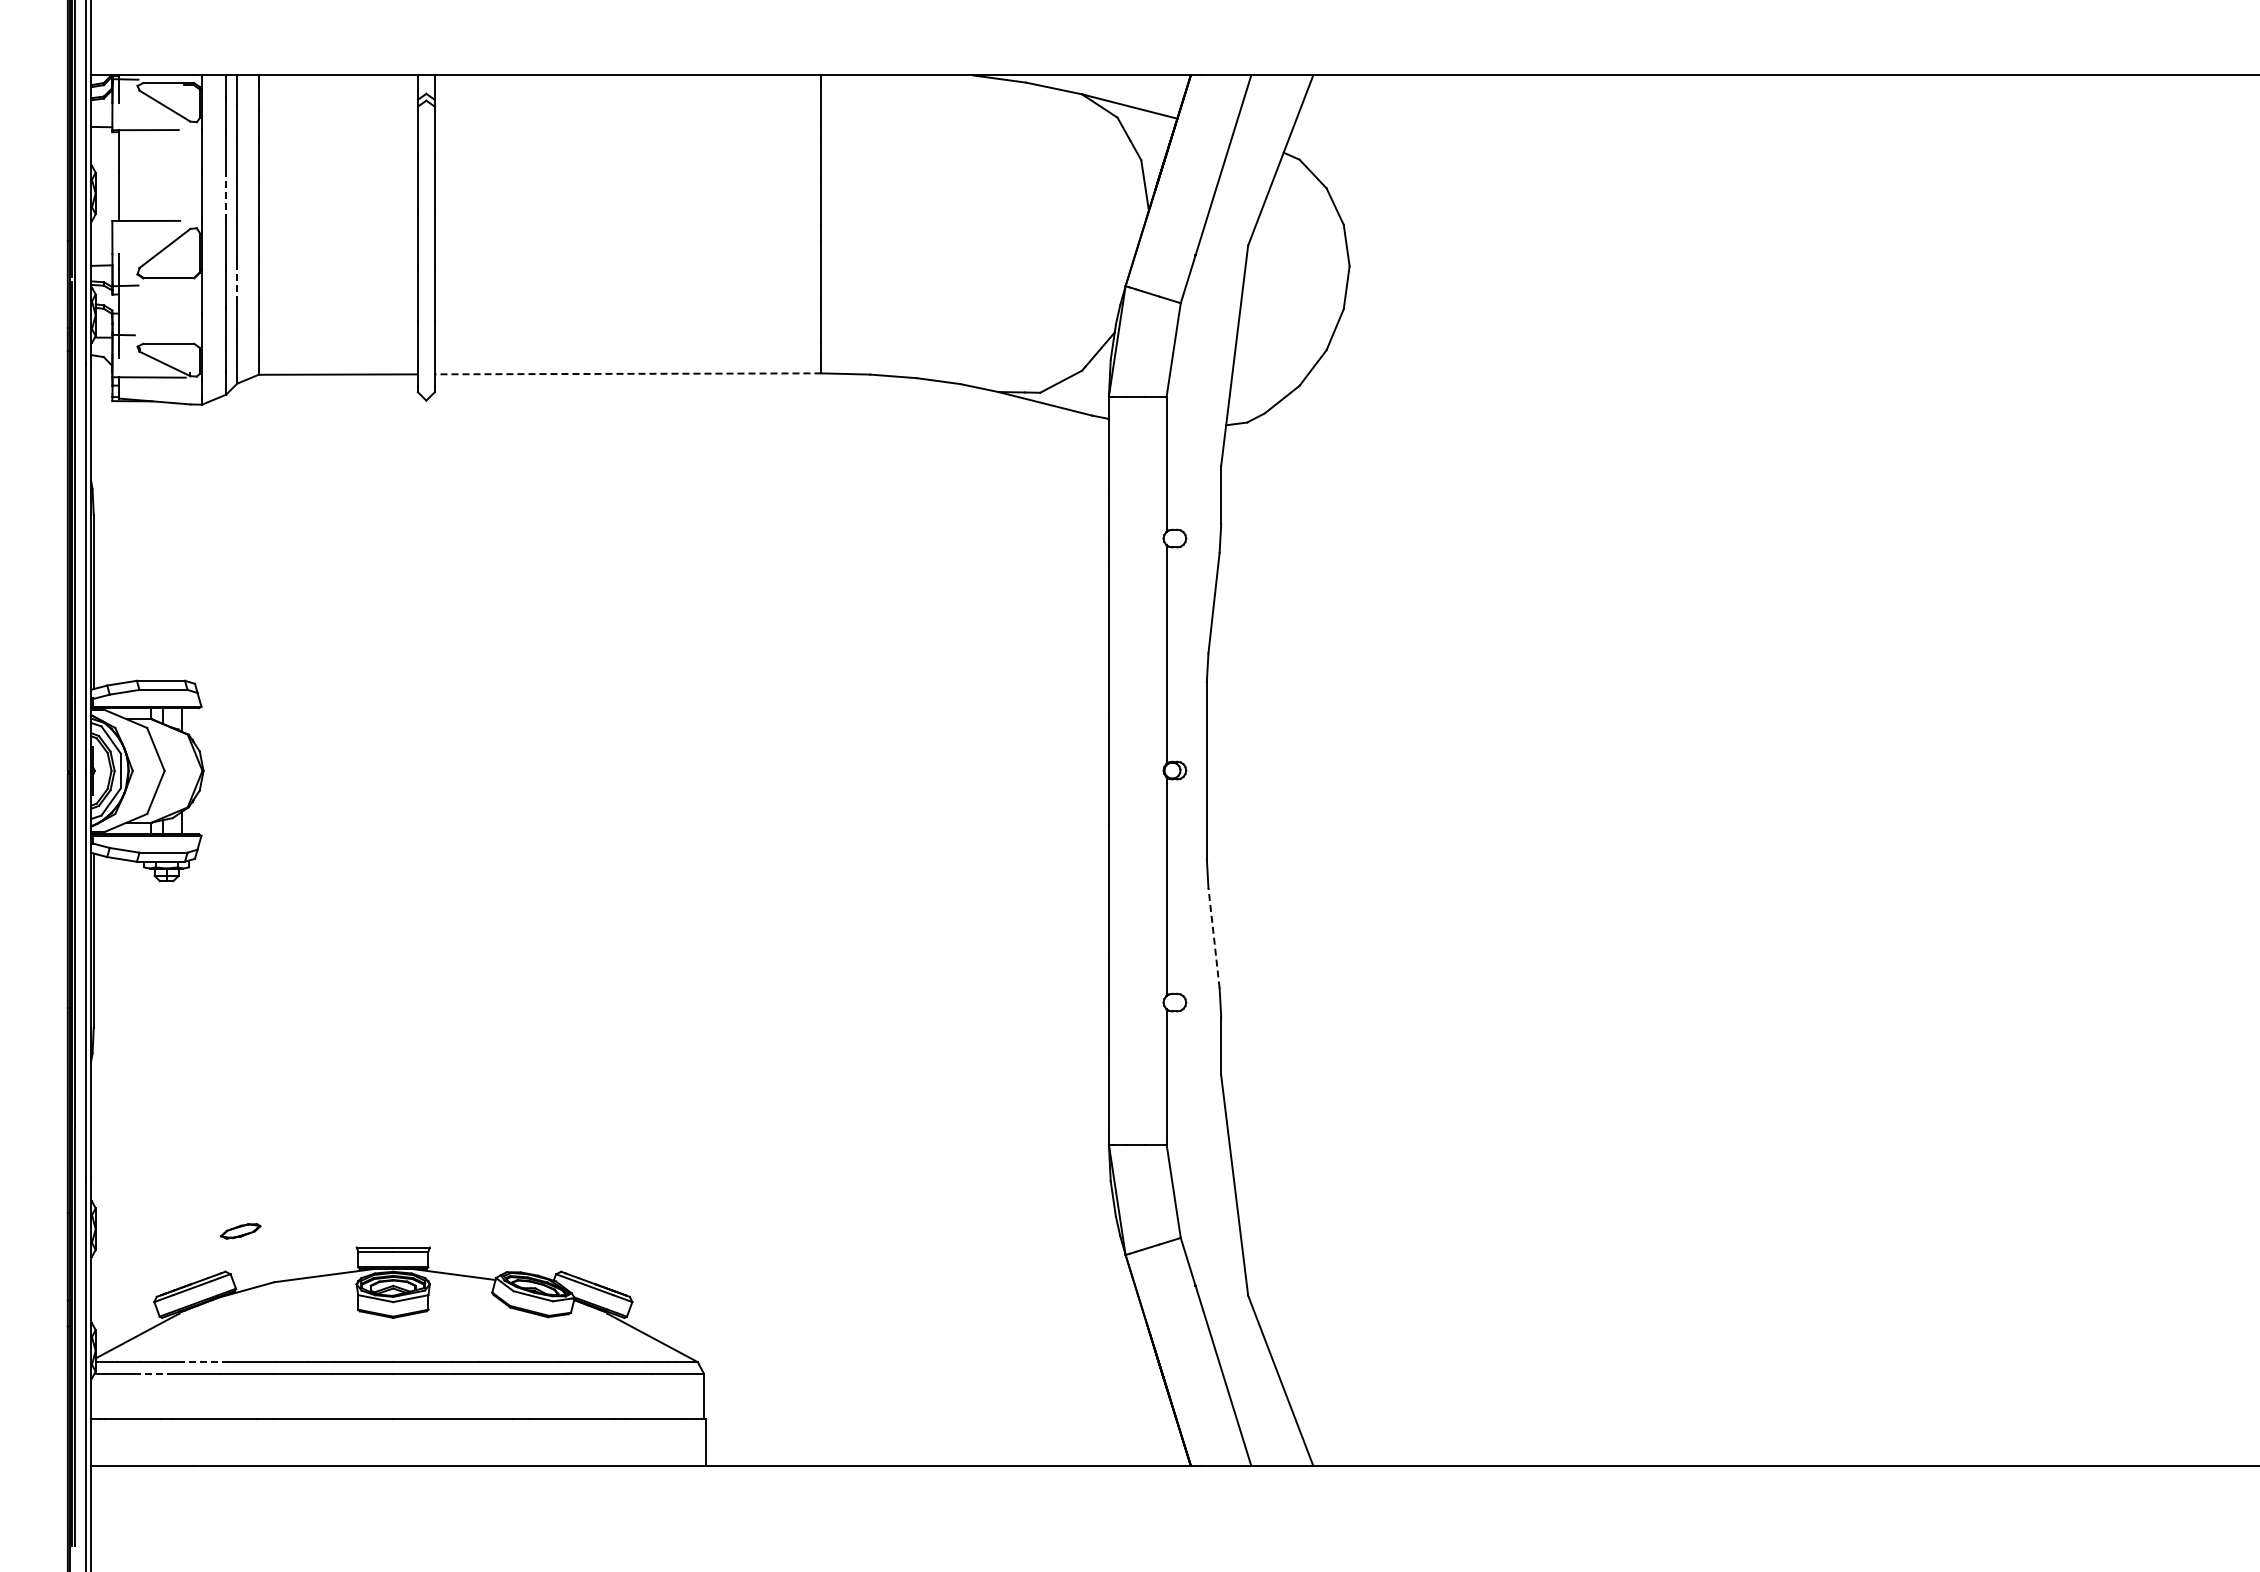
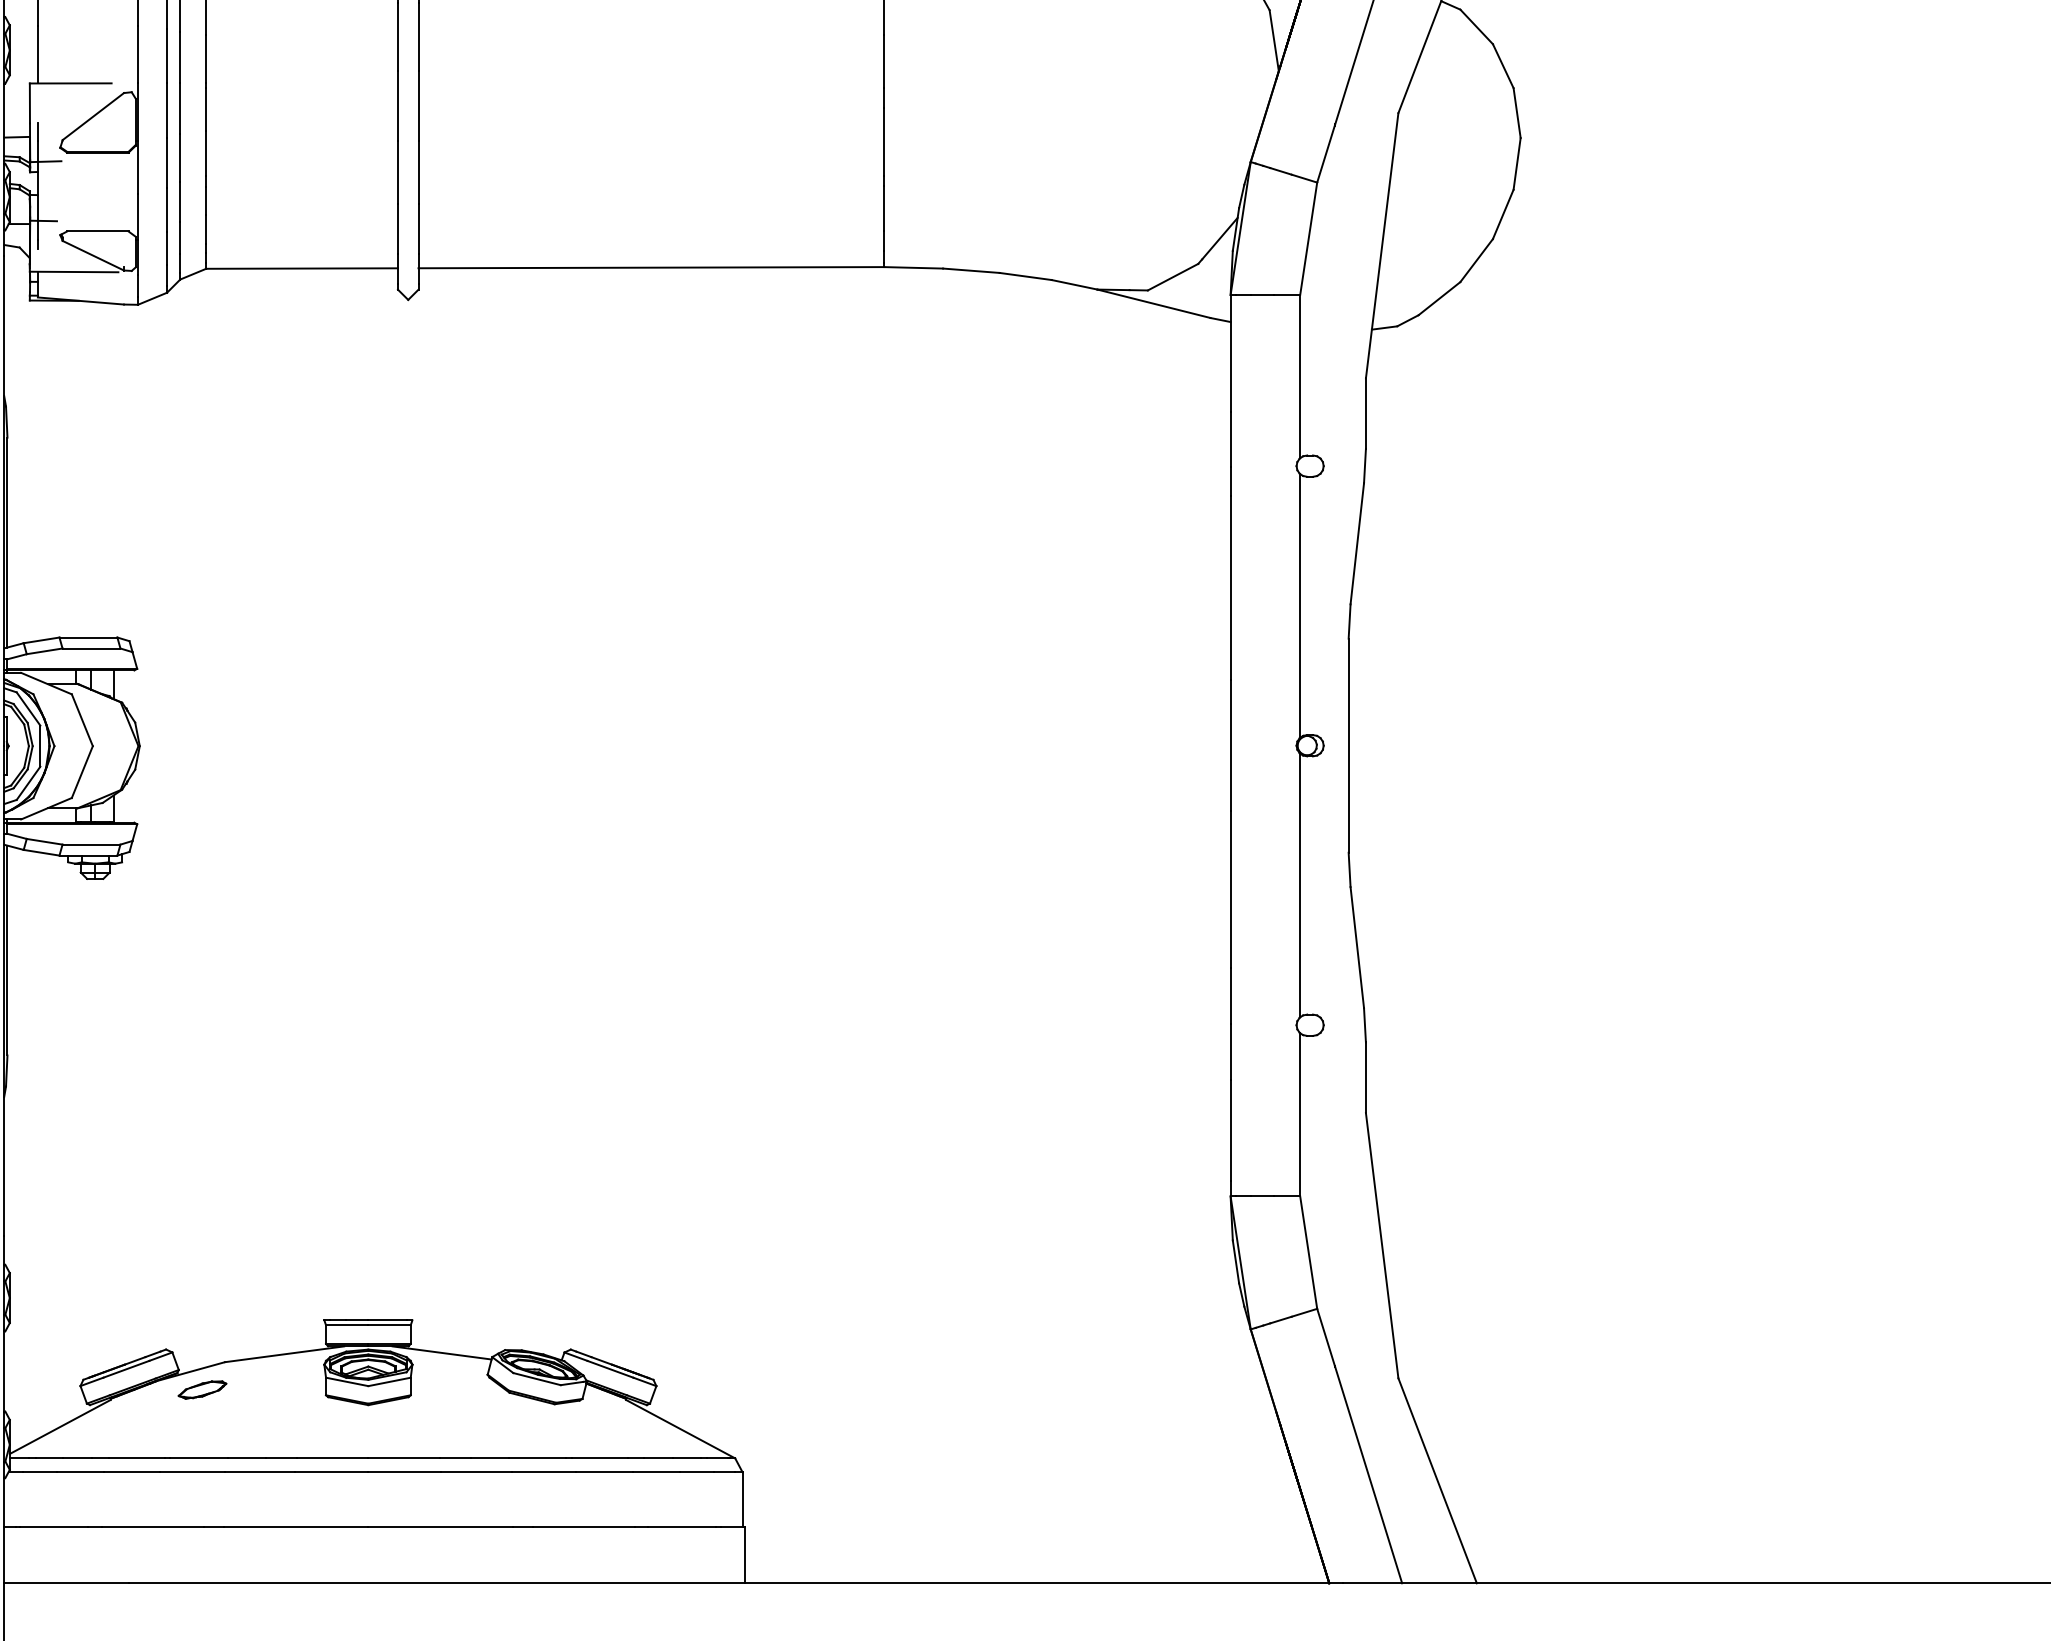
line: (226, 198) -> (167, 56), dashed -> solid
line: (237, 282) -> (180, 157), dashed -> solid
line: (627, 373) -> (650, 267), dashed -> solid
line: (1214, 938) -> (1357, 948), dashed -> solid
part: (240, 1231) -> (202, 1390), moved
line: (201, 1362) -> (137, 1458), dashed -> solid
line: (153, 1373) -> (79, 1472), dashed -> solid

